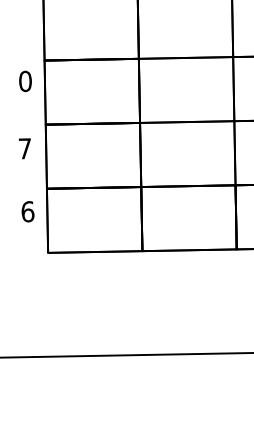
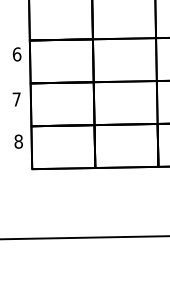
text: (26, 81) -> (17, 54), 0 -> 6
text: (27, 211) -> (18, 141), 6 -> 8

